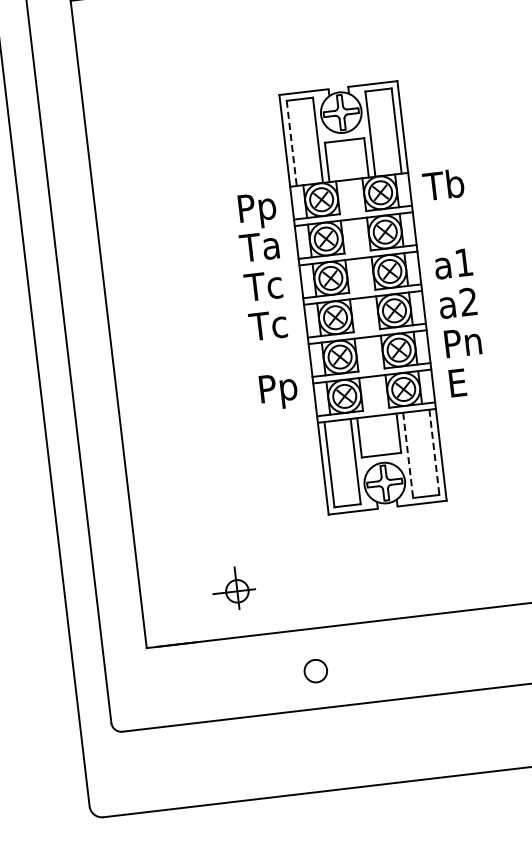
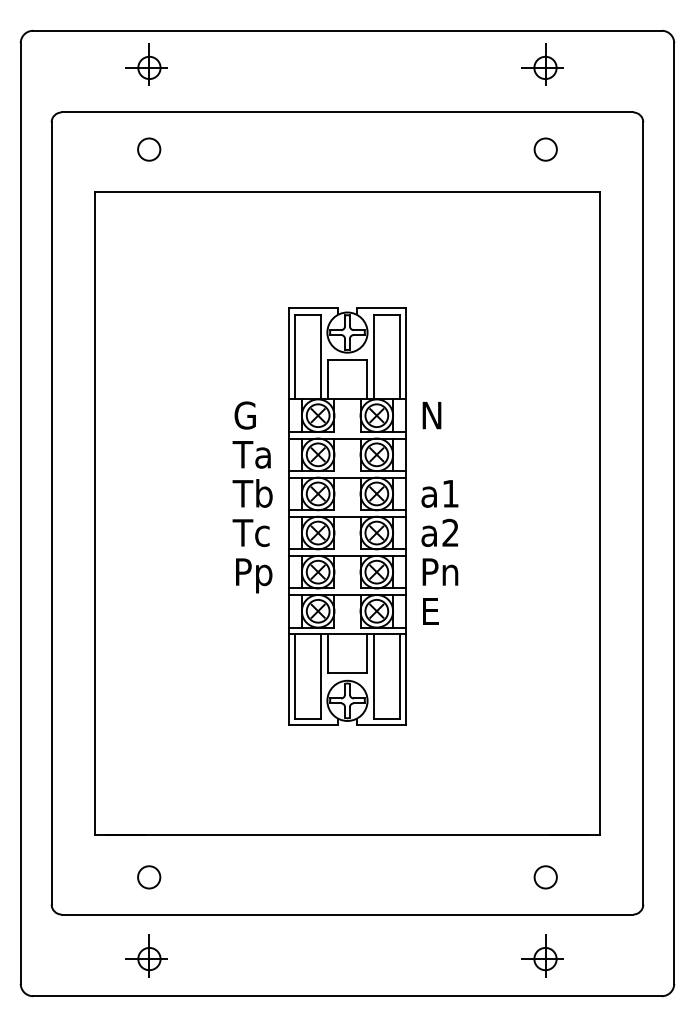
line: (291, 143) -> (295, 357), dashed -> solid
text: (443, 184) -> (439, 414), Tb -> N
text: (256, 210) -> (253, 418), Pp -> G
text: (275, 284) -> (263, 493), Tc -> Tb
text: (279, 391) -> (254, 575), moved
line: (434, 452) -> (399, 676), dashed -> solid
line: (408, 455) -> (373, 676), dashed -> solid
part: (234, 588) -> (146, 955), moved
circle: (316, 671) -> (149, 877), moved

